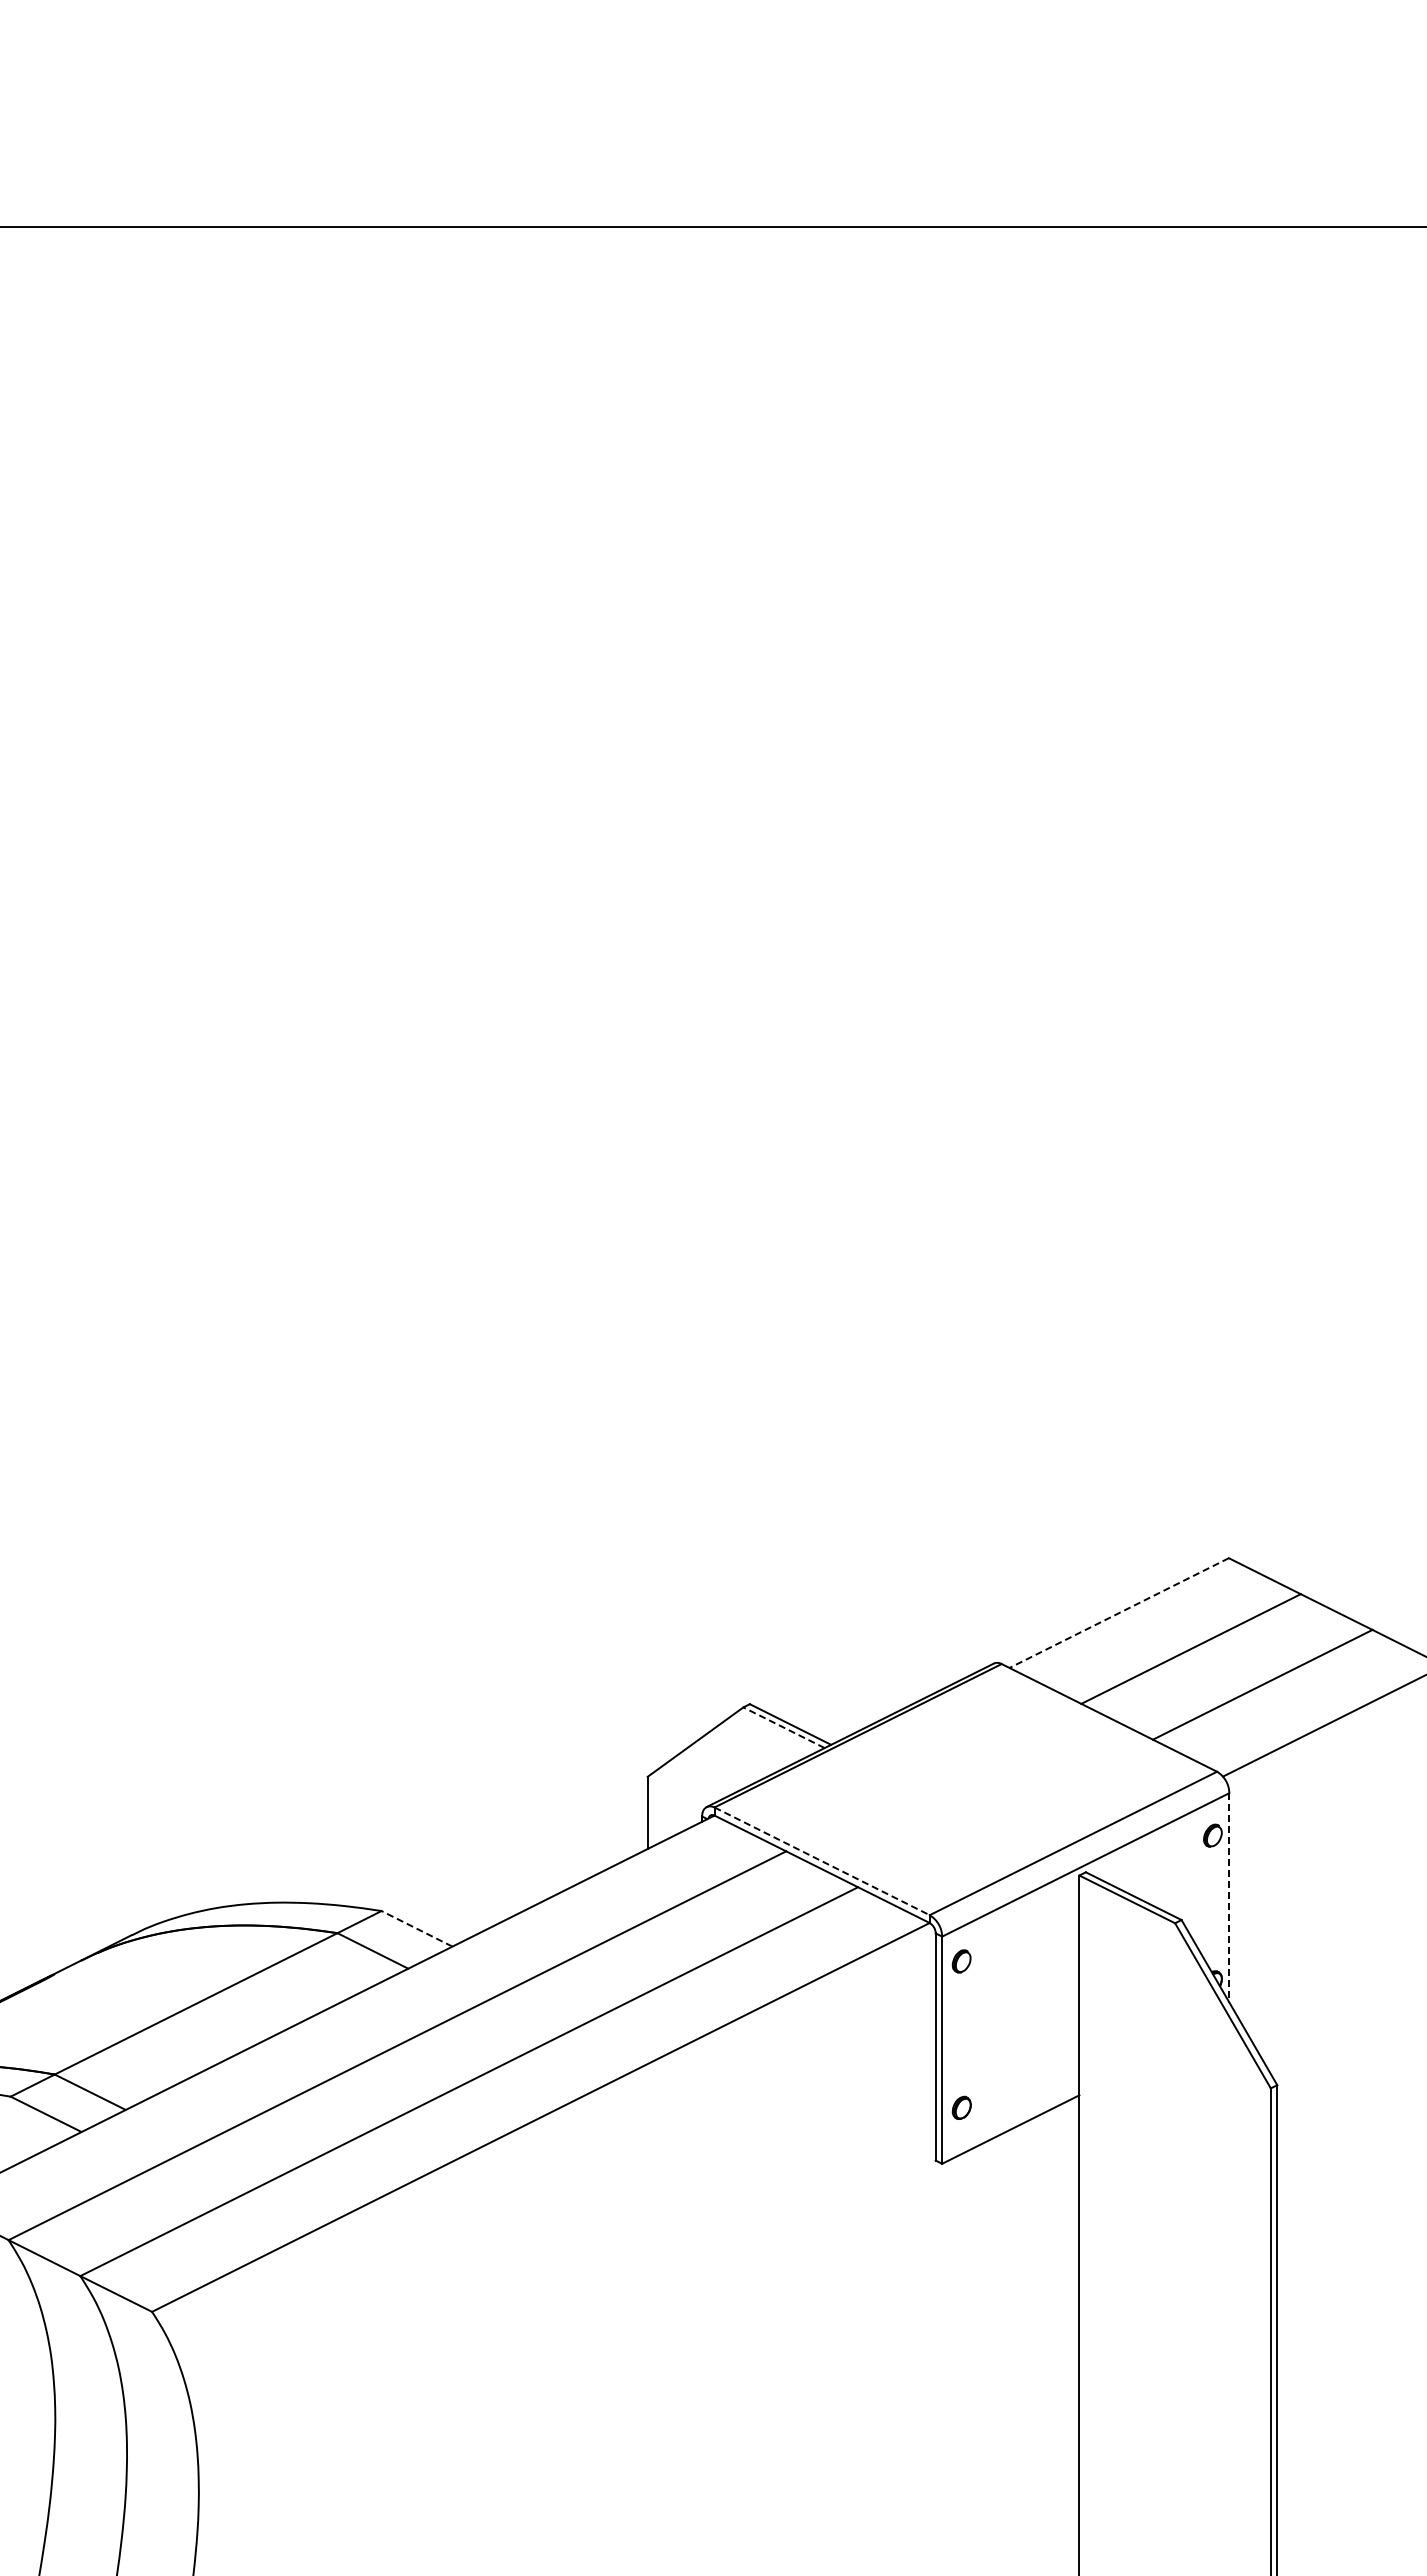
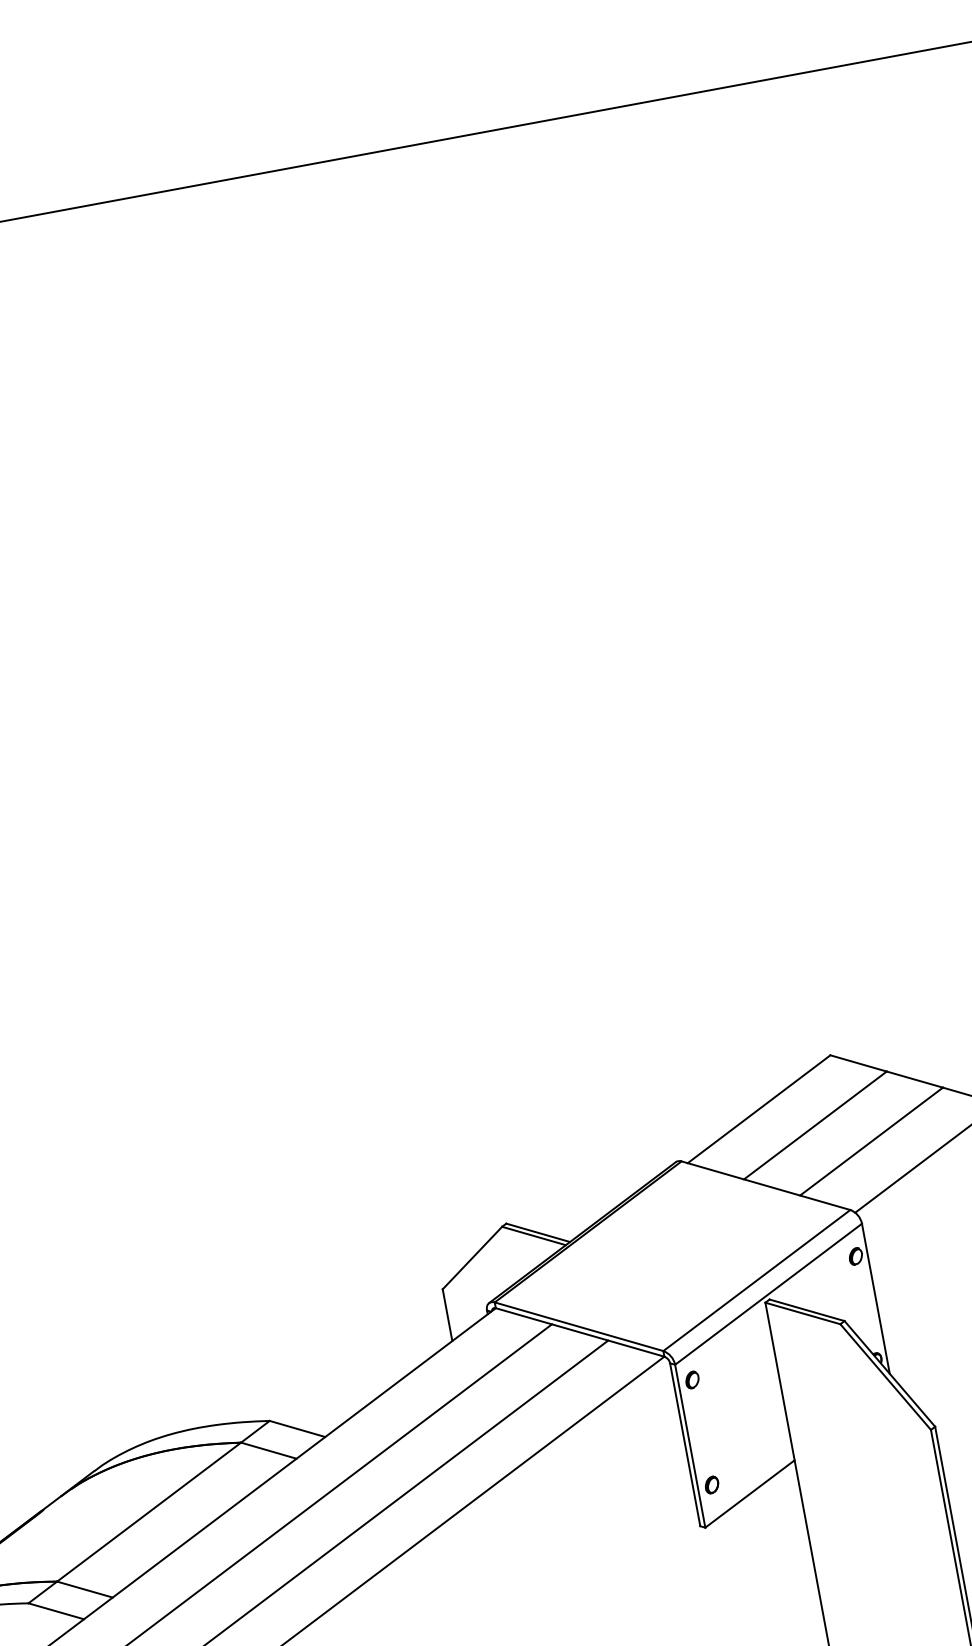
line: (1119, 1613) -> (759, 1109), dashed -> solid
line: (783, 1727) -> (533, 1235), dashed -> solid
line: (822, 1861) -> (579, 1326), dashed -> solid
line: (1229, 1897) -> (875, 1298), dashed -> solid
line: (416, 1928) -> (297, 1428), dashed -> solid

